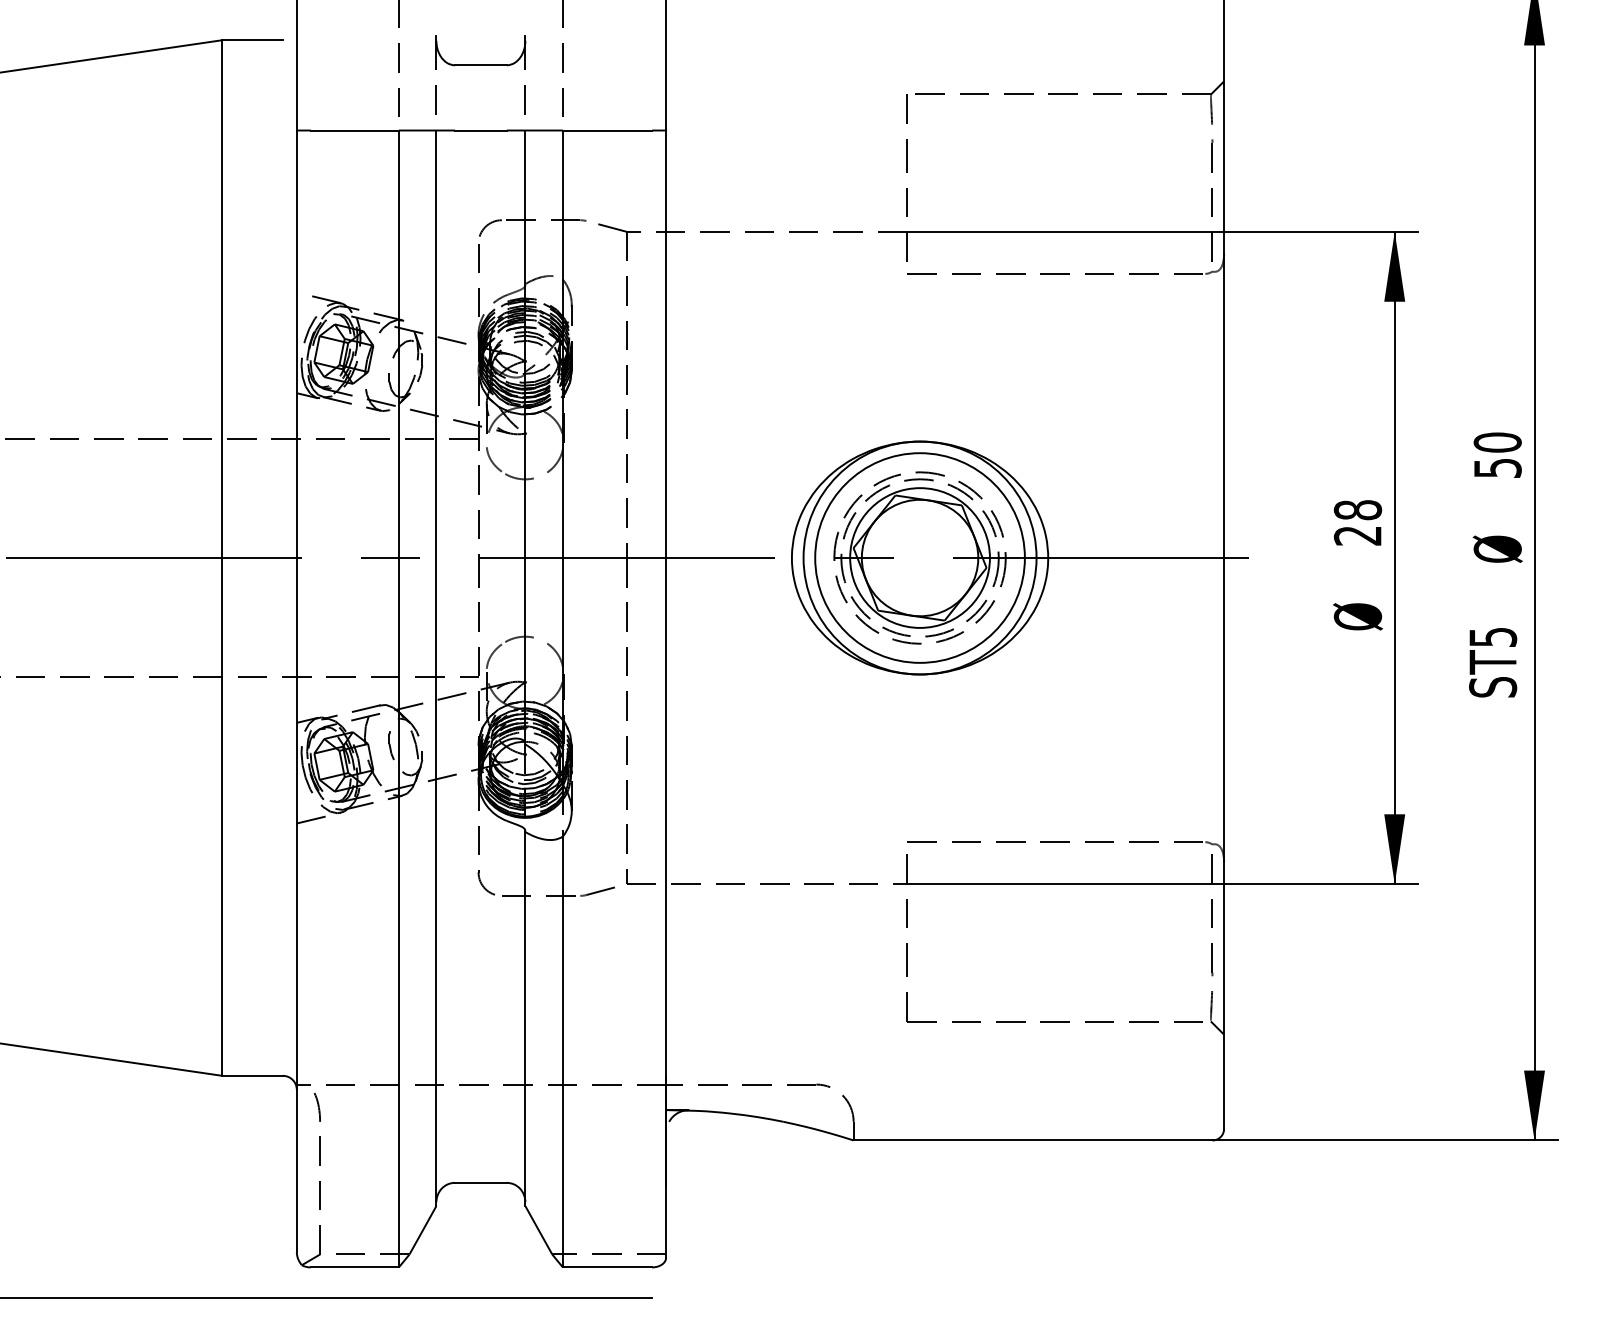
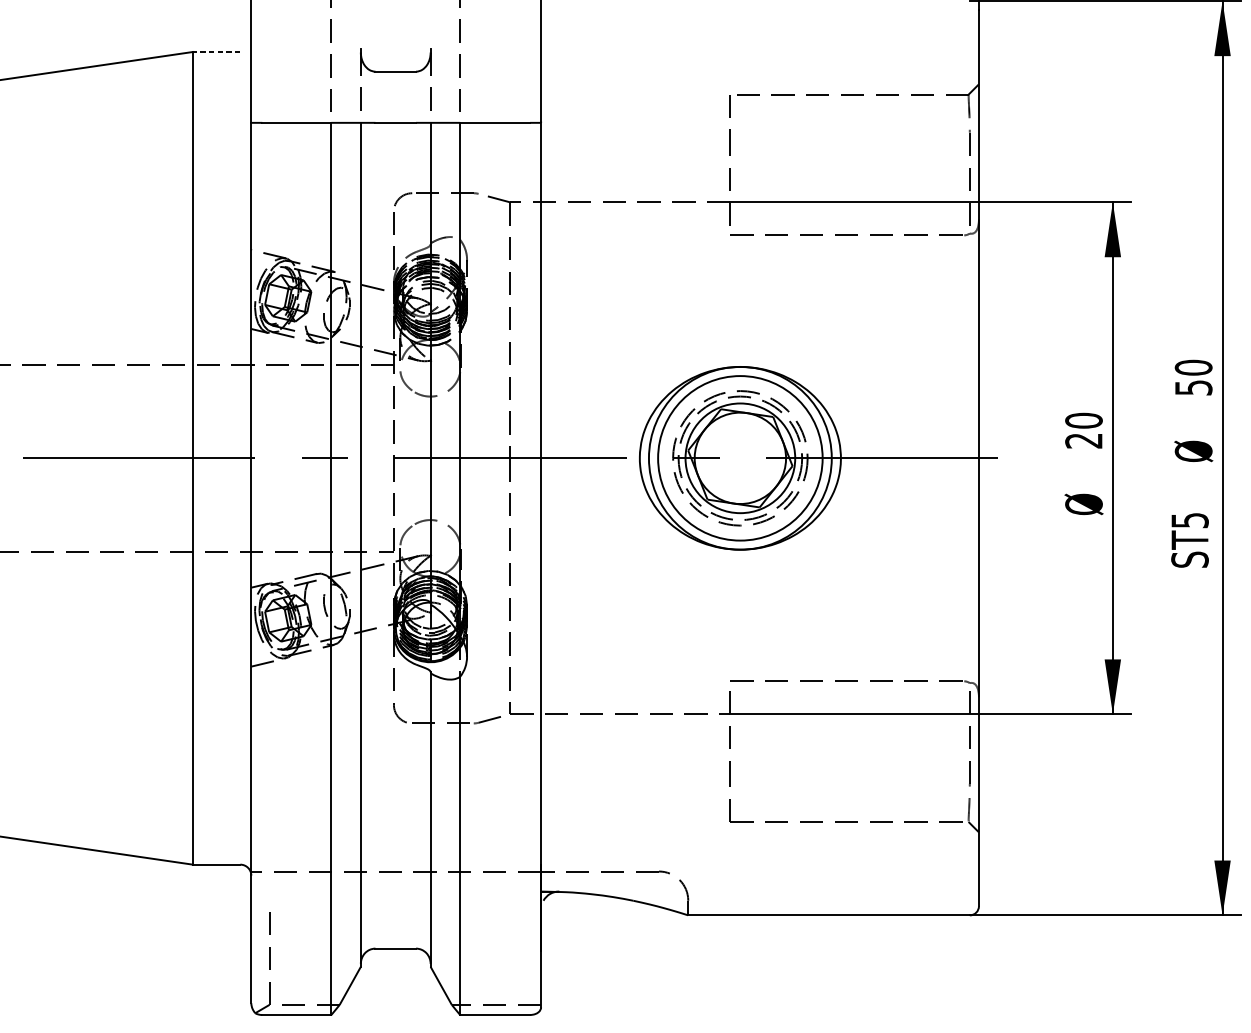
line: (252, 40) -> (216, 52), solid -> dashed
text: (1357, 510) -> (1083, 421), 28 -> 20
curve: (317, 1106) -> (267, 888), removed

